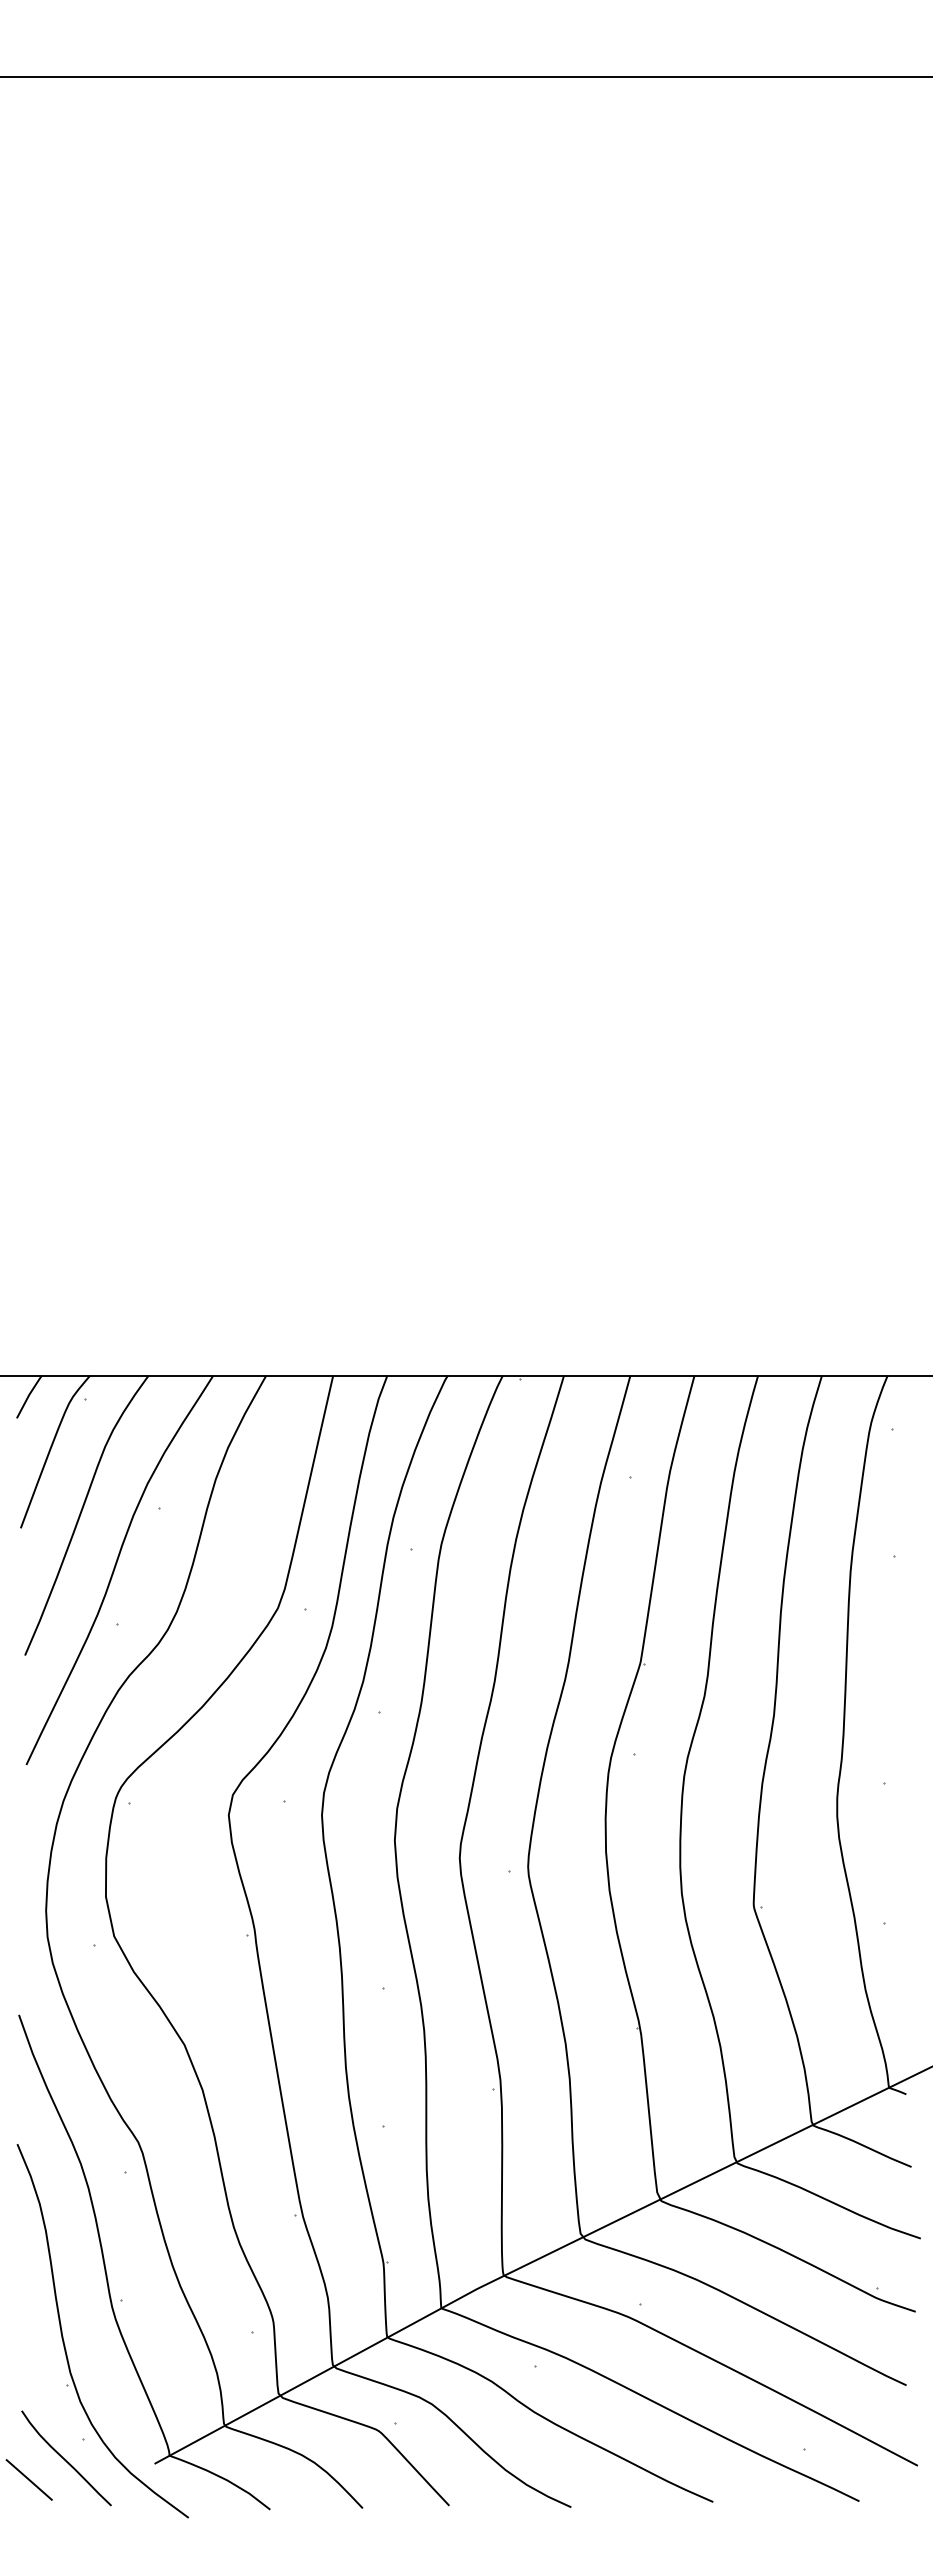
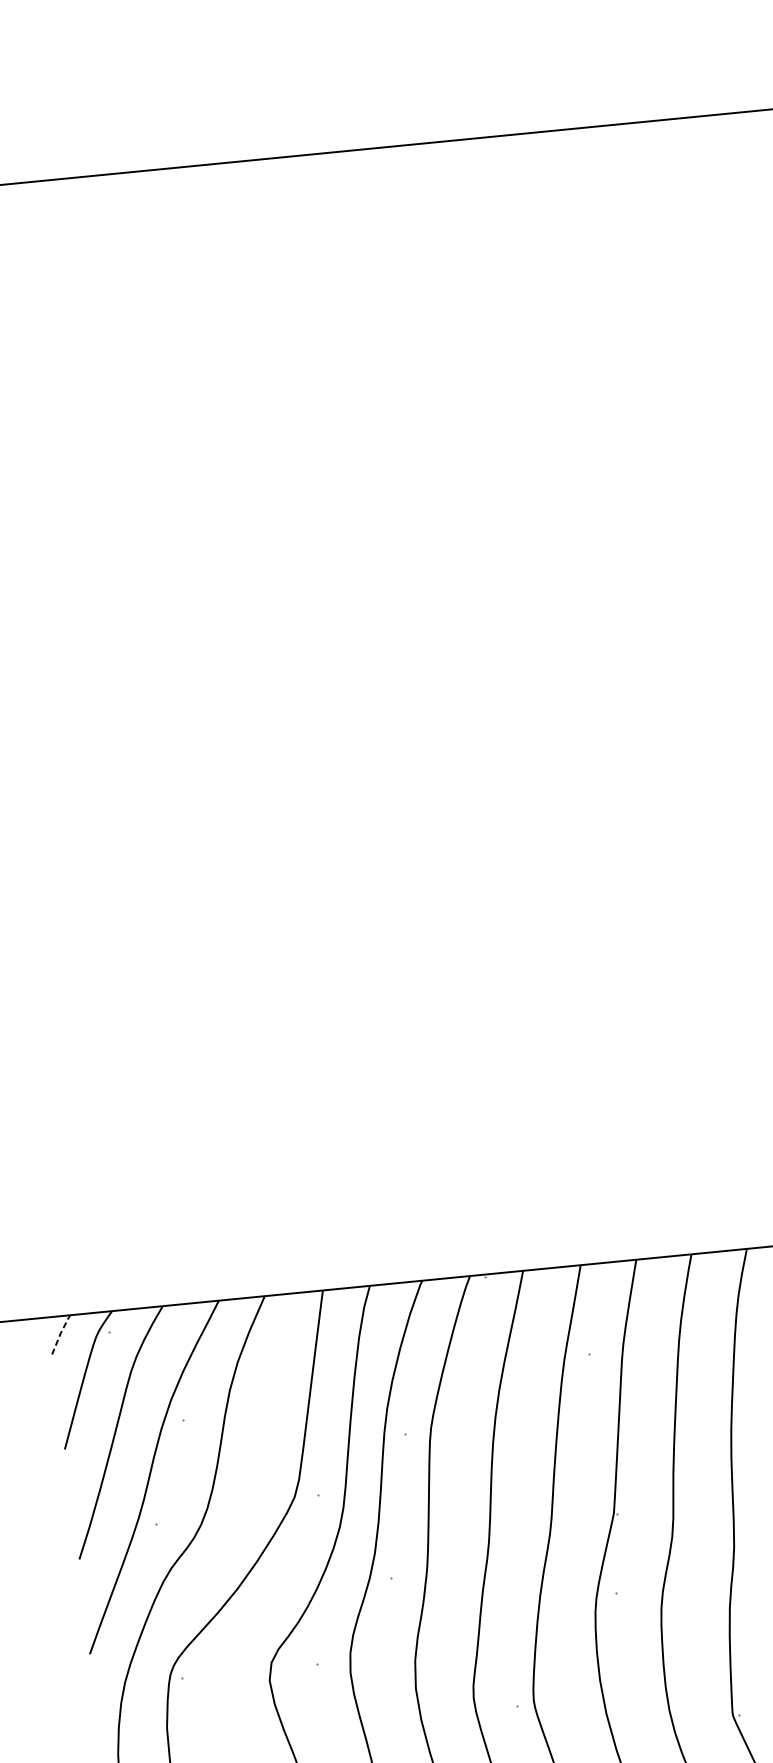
line: (29, 1394) -> (61, 1332), solid -> dashed

